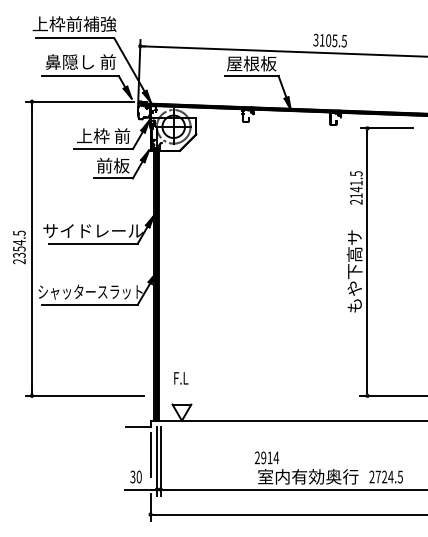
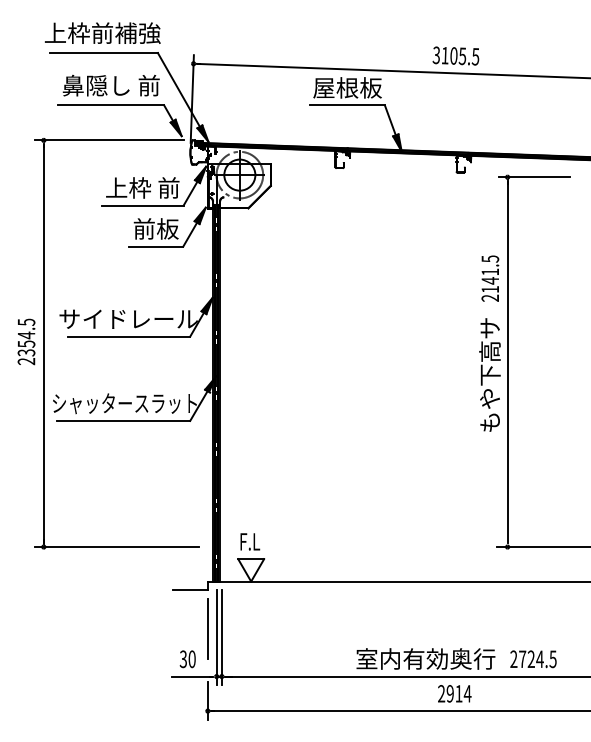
text: (356, 187) -> (490, 278), moved
text: (181, 378) -> (250, 541), moved
text: (266, 457) -> (454, 693), moved

